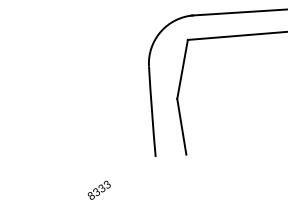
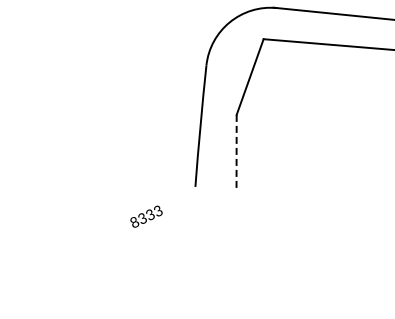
line: (181, 126) -> (236, 152), solid -> dashed
text: (99, 190) -> (146, 216), moved

